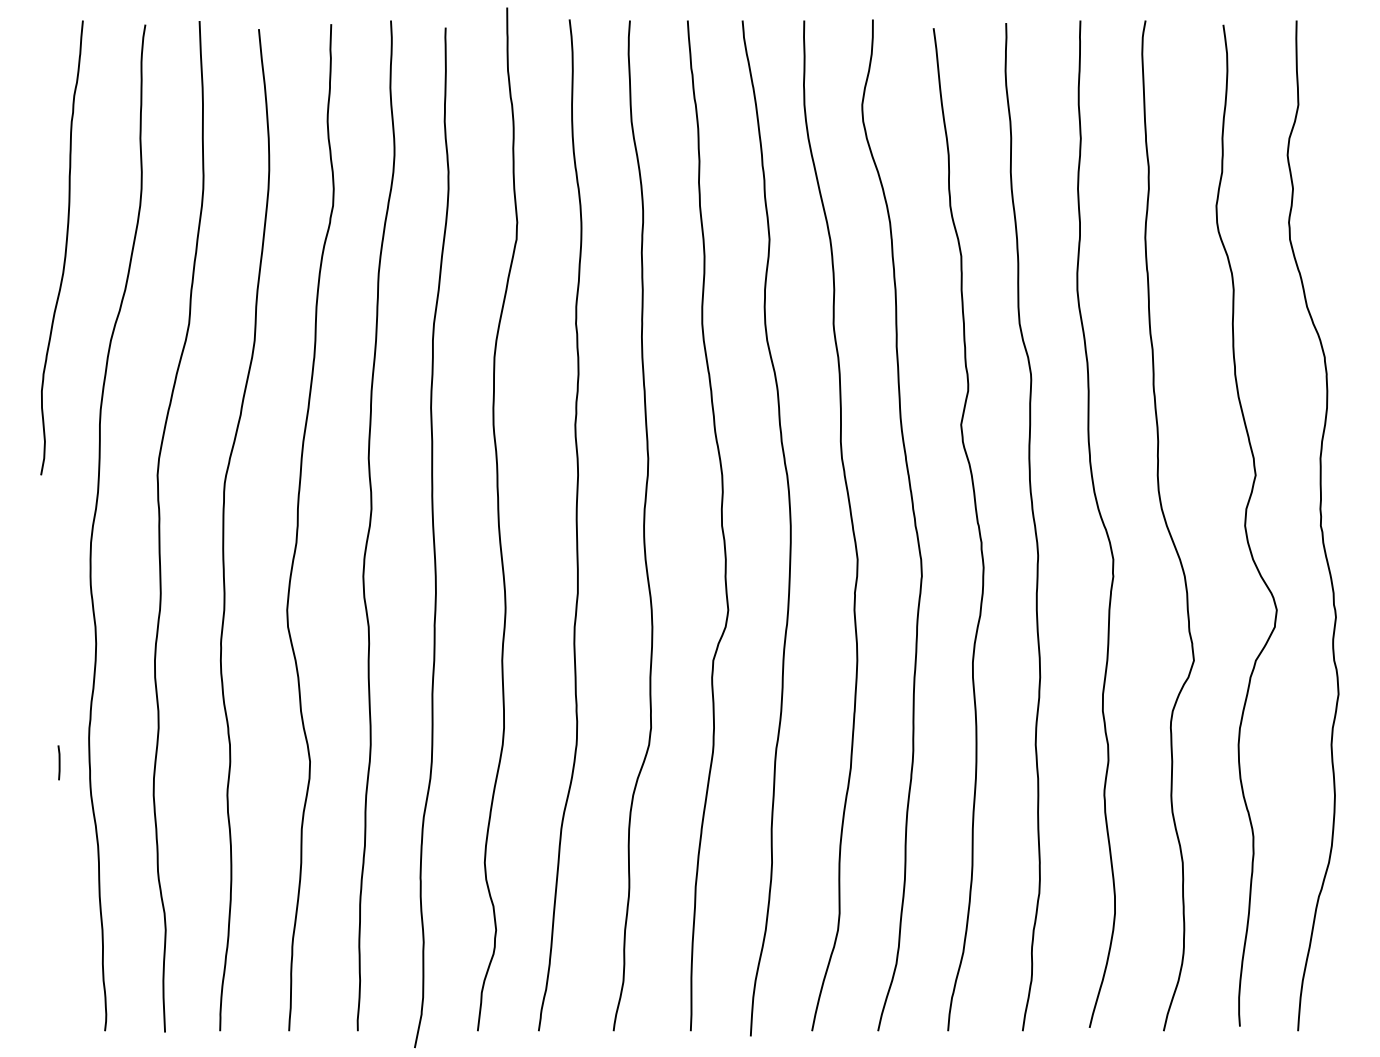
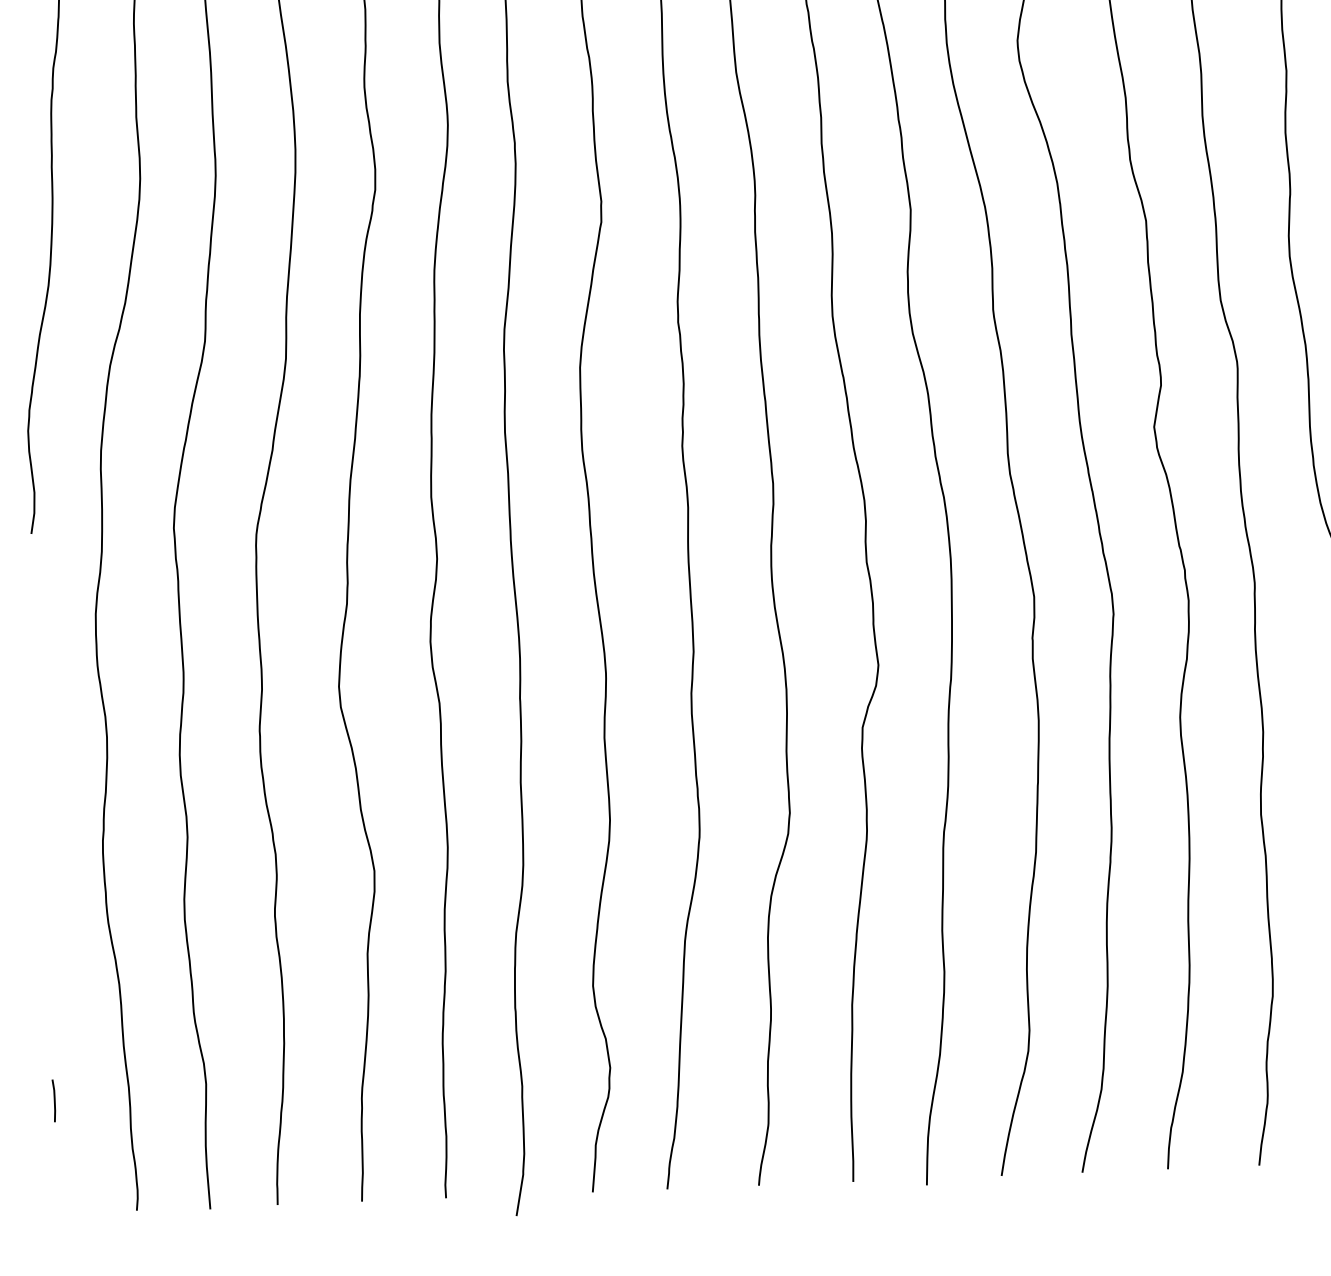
line: (58, 762) -> (53, 1100), moved

